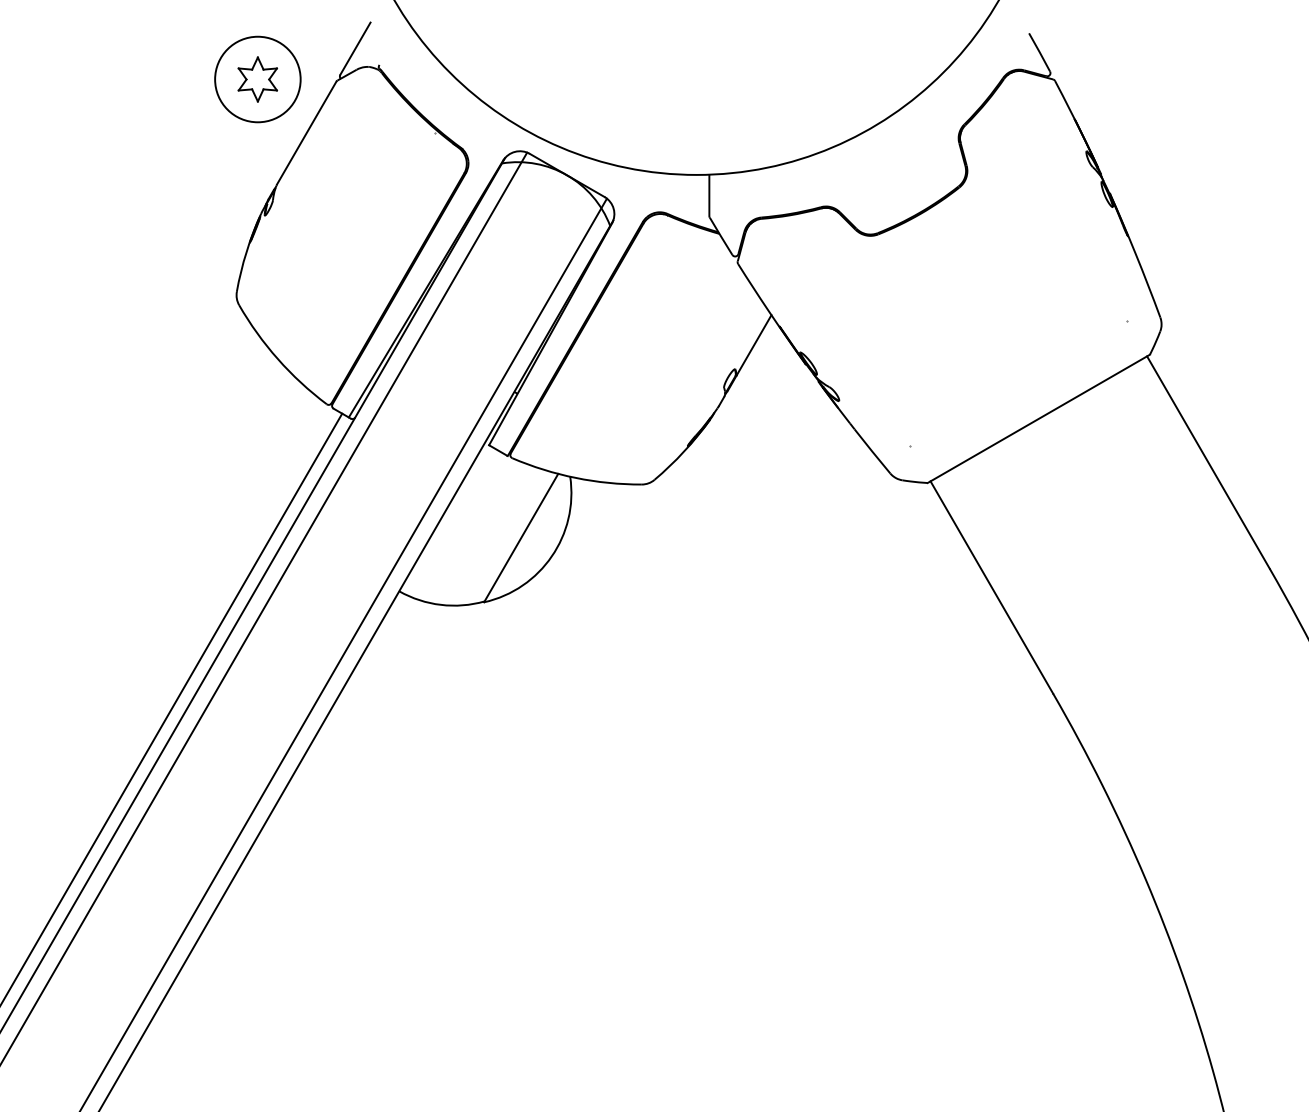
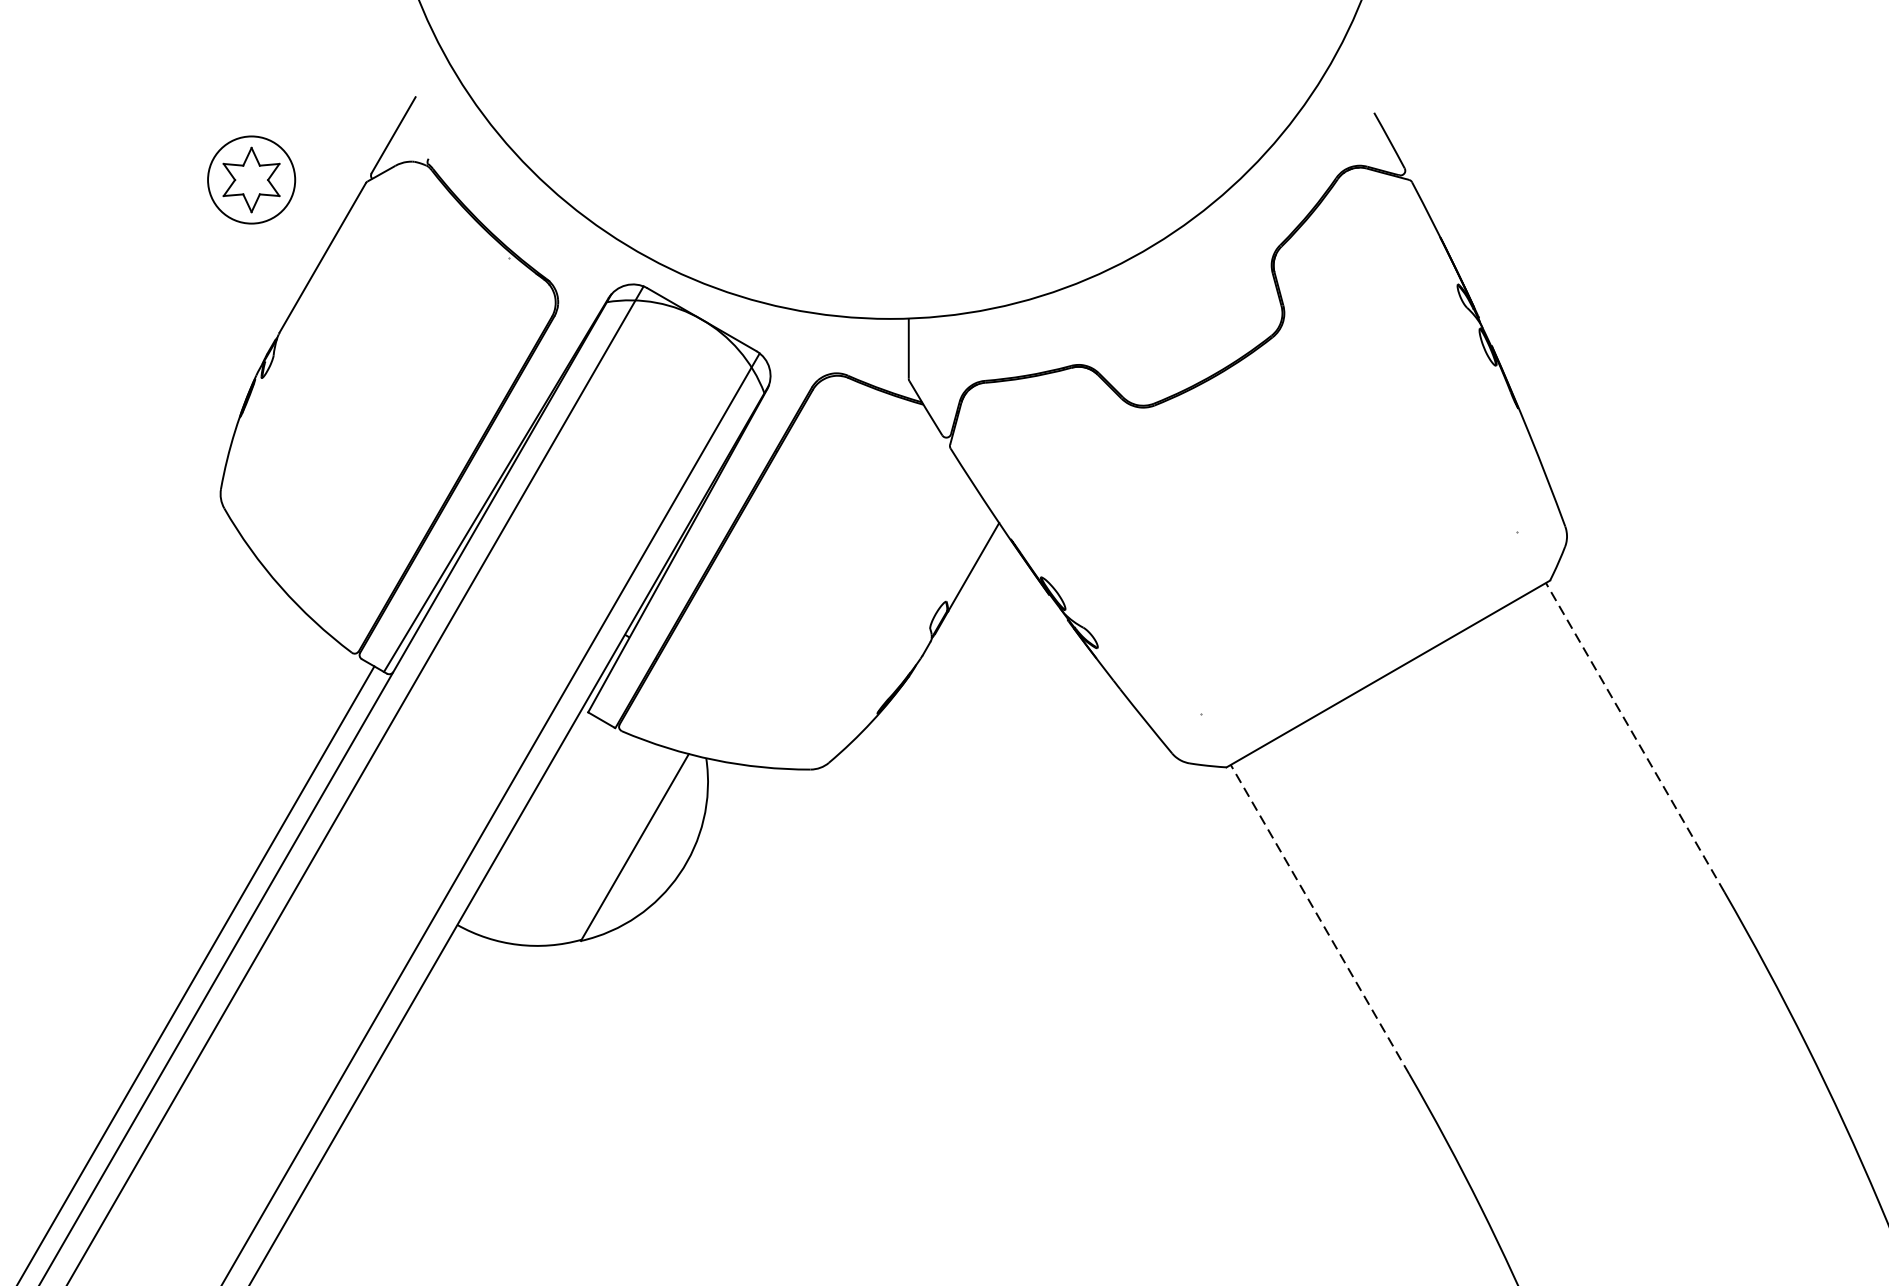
circle: (257, 79) -> (251, 180), size x0.7
line: (1208, 462) -> (1635, 737), solid -> dashed
line: (991, 587) -> (1319, 919), solid -> dashed

